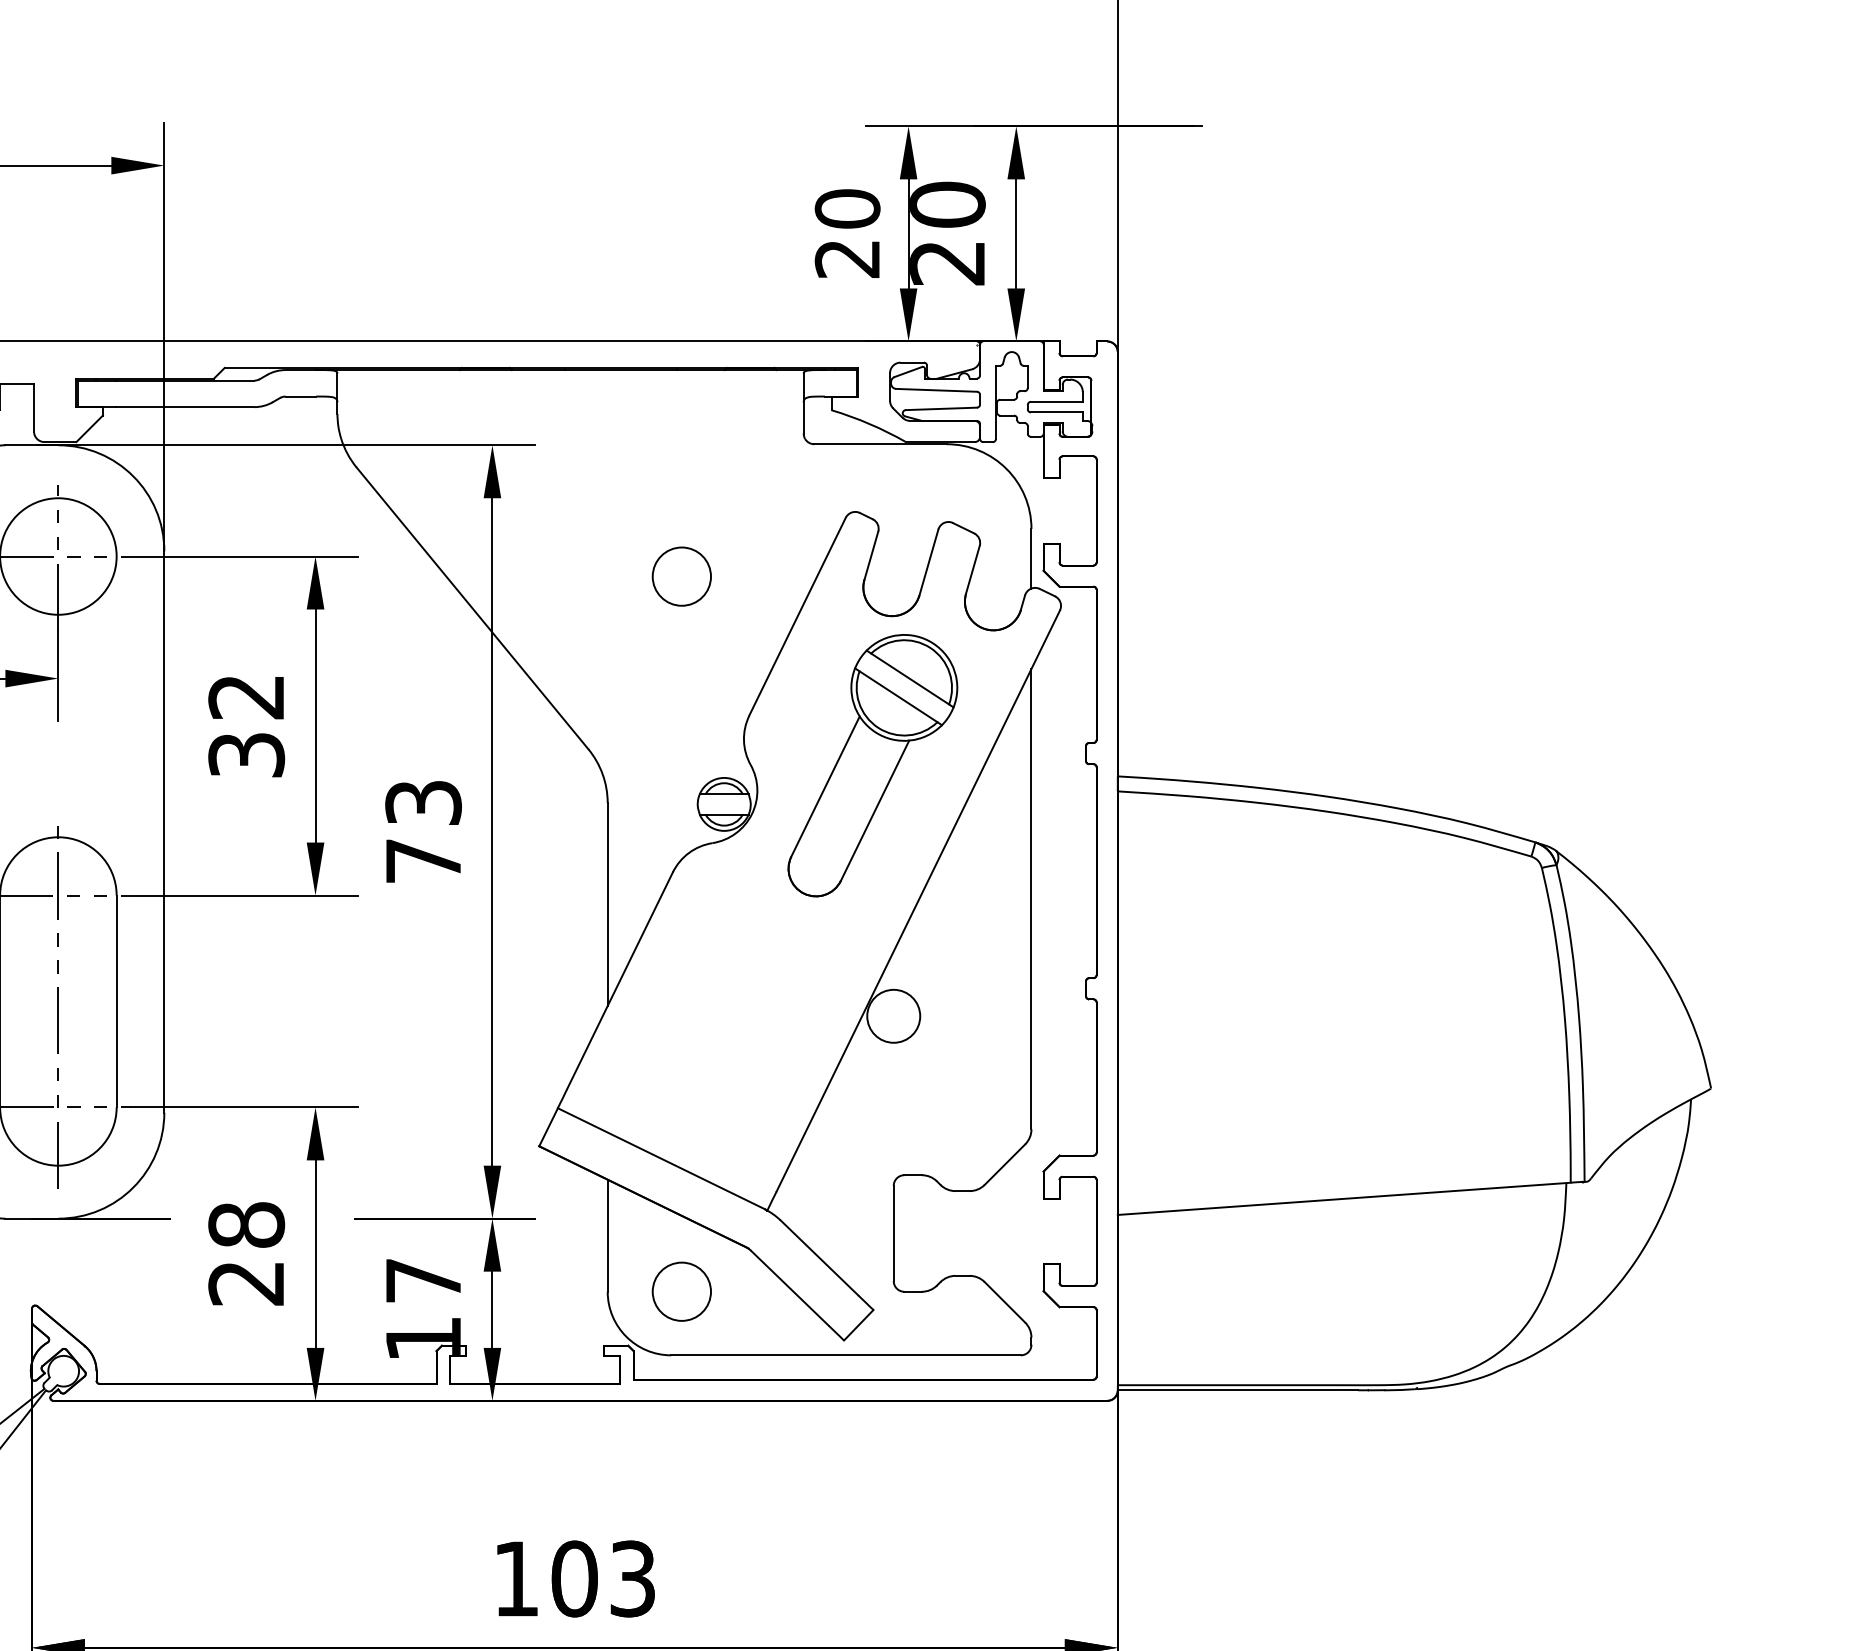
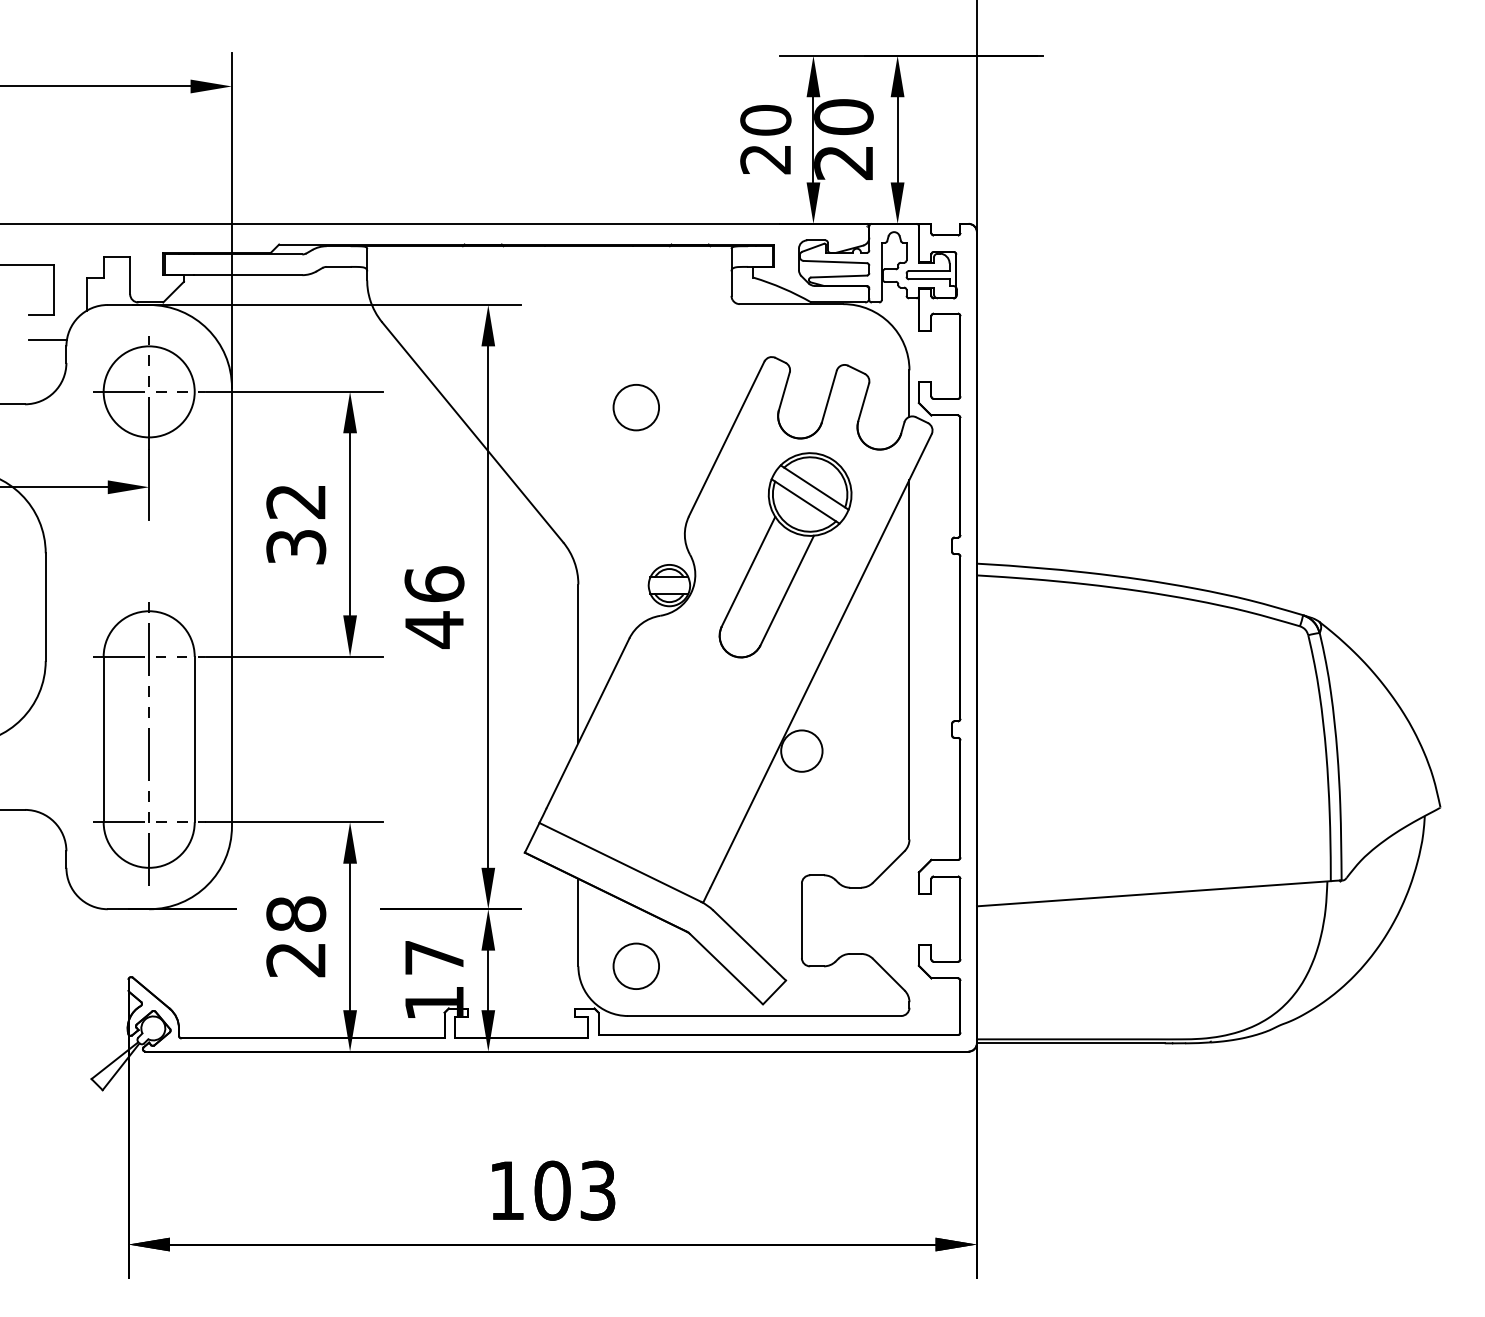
text: (423, 832) -> (434, 607), 73 -> 46

